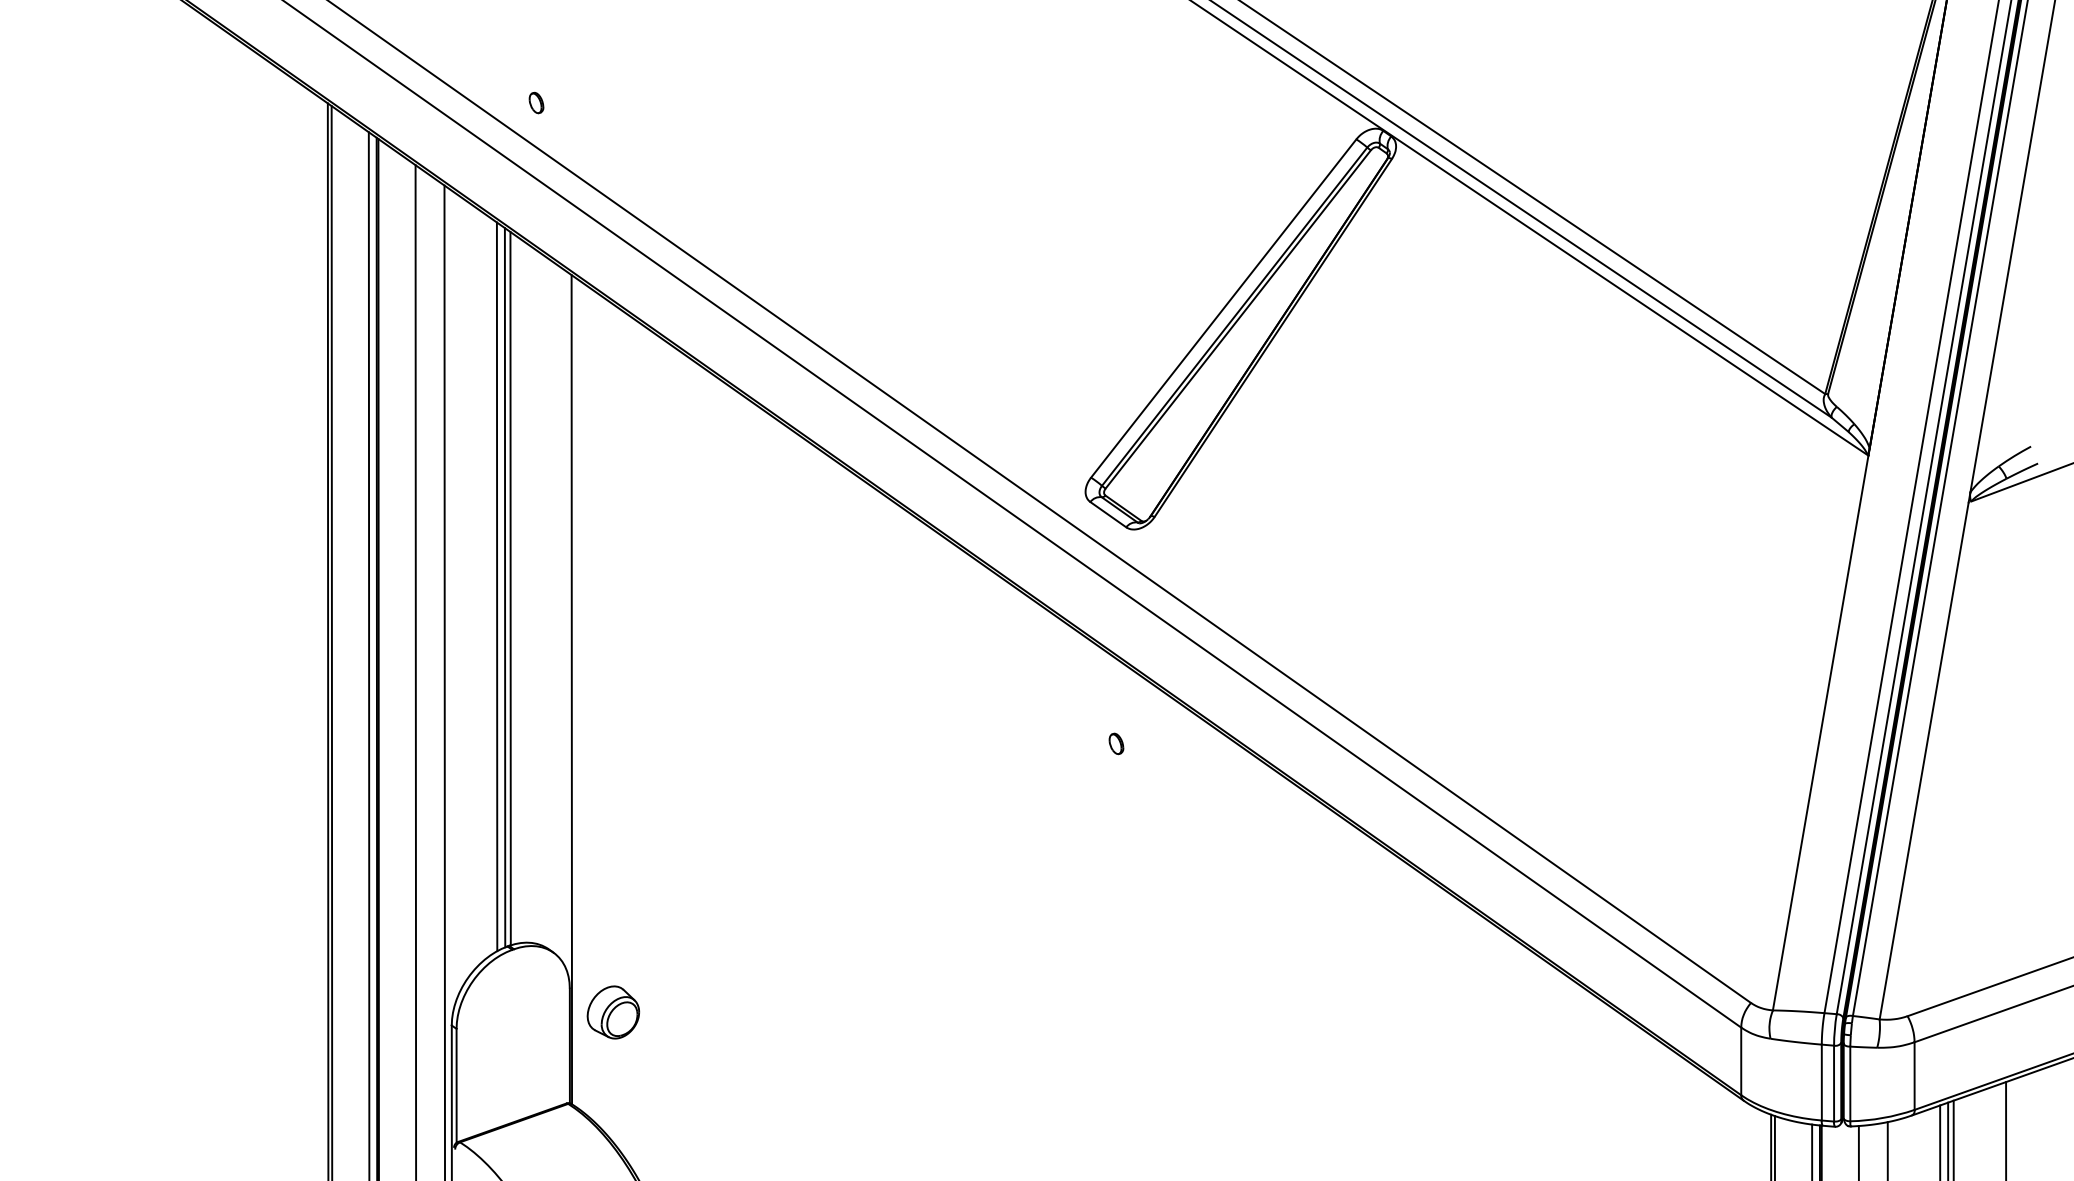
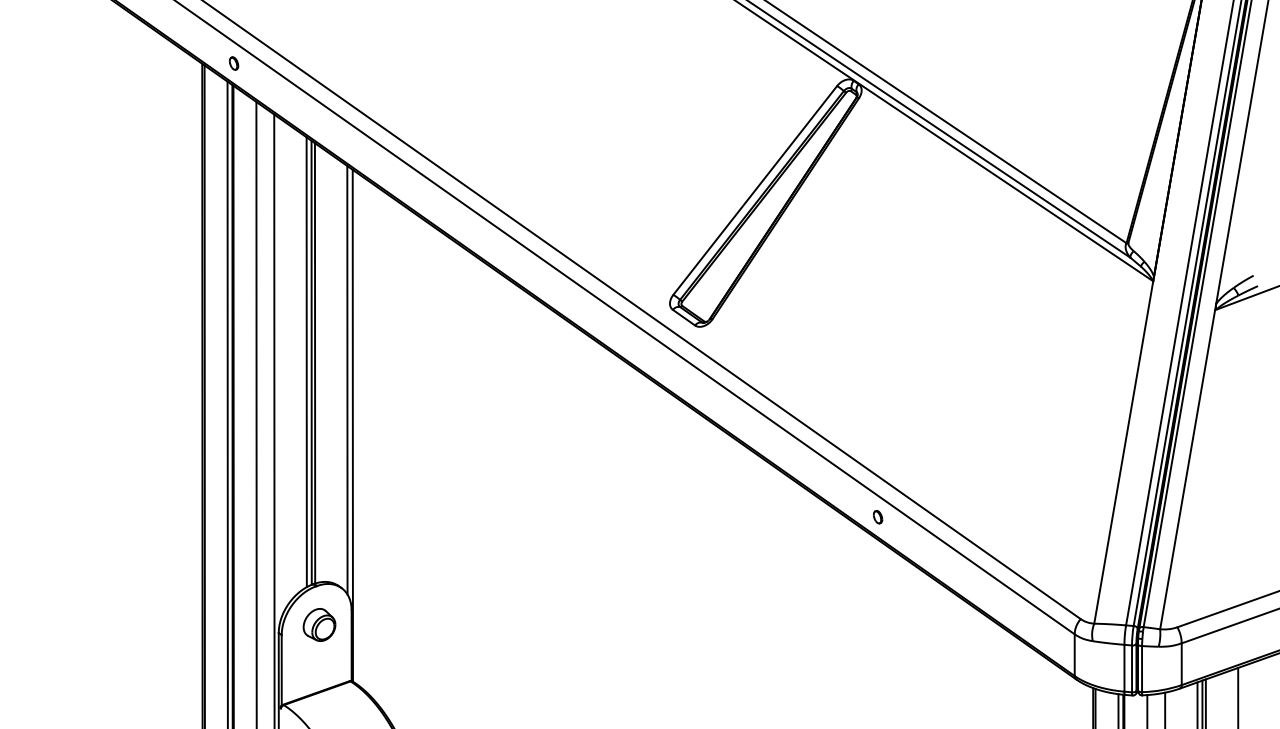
part: (537, 102) -> (234, 63), moved
line: (563, 616) -> (347, 380), added
part: (1117, 744) -> (878, 517), moved
part: (613, 1011) -> (319, 624), moved

